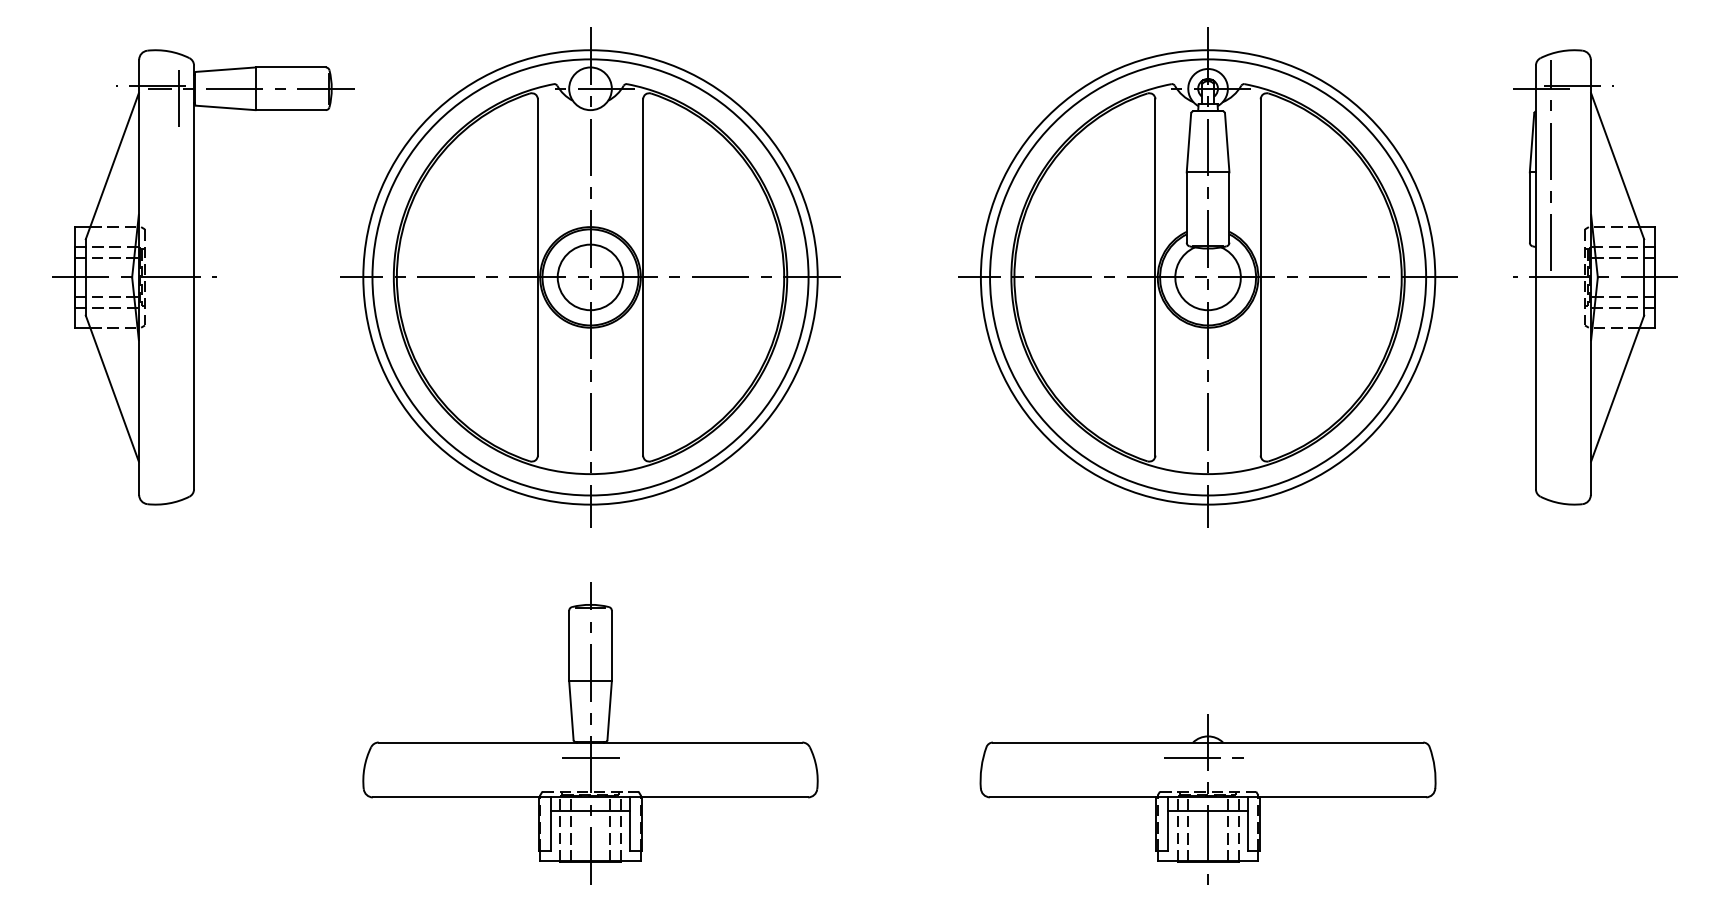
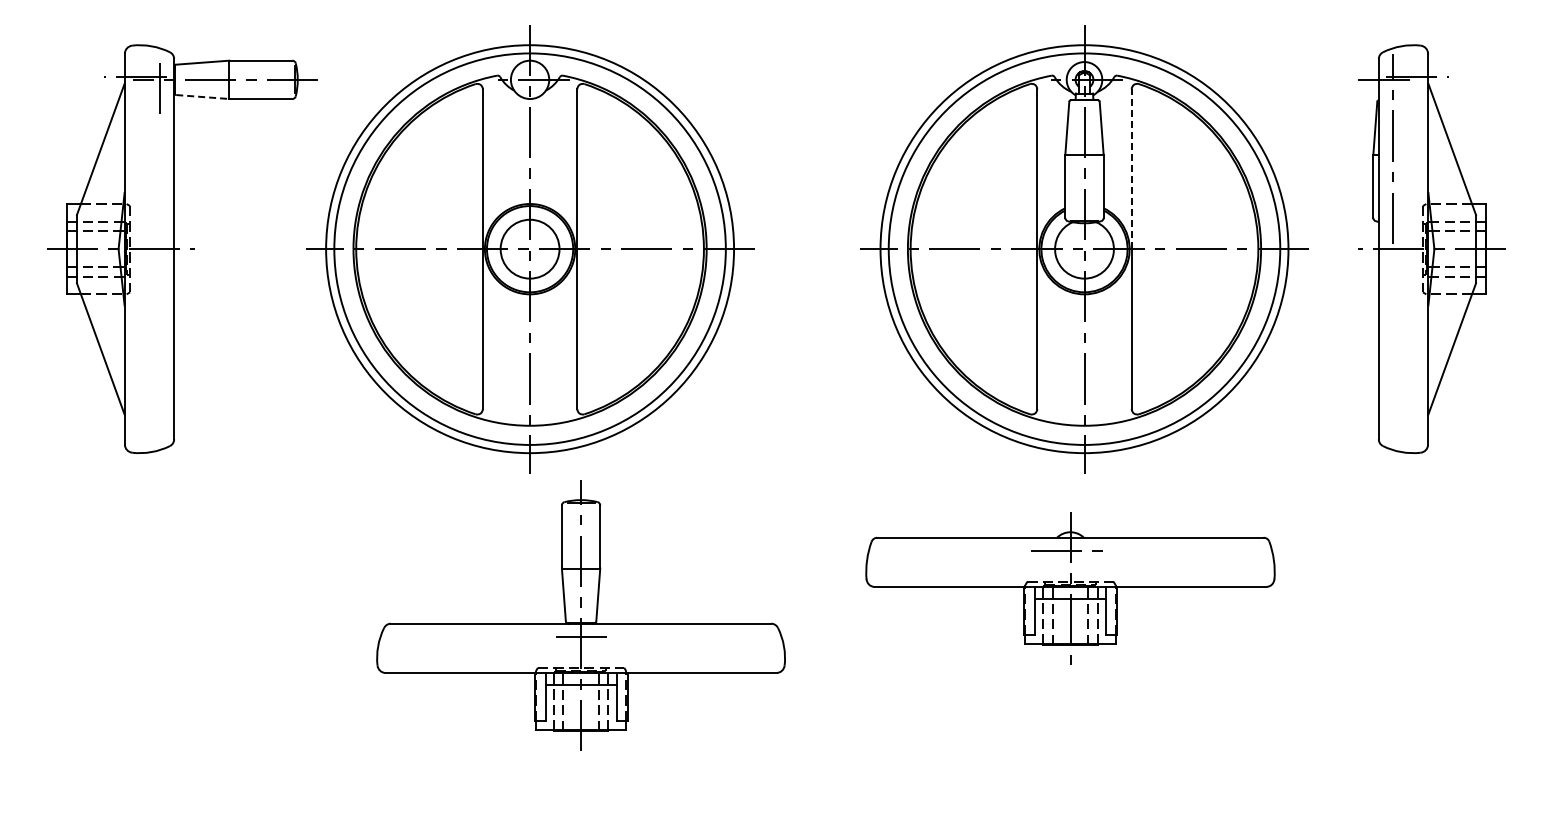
line: (225, 108) -> (202, 97), solid -> dashed
line: (1260, 188) -> (1131, 169), solid -> dashed
part: (589, 733) -> (580, 615), moved
part: (1208, 799) -> (1070, 588), moved

